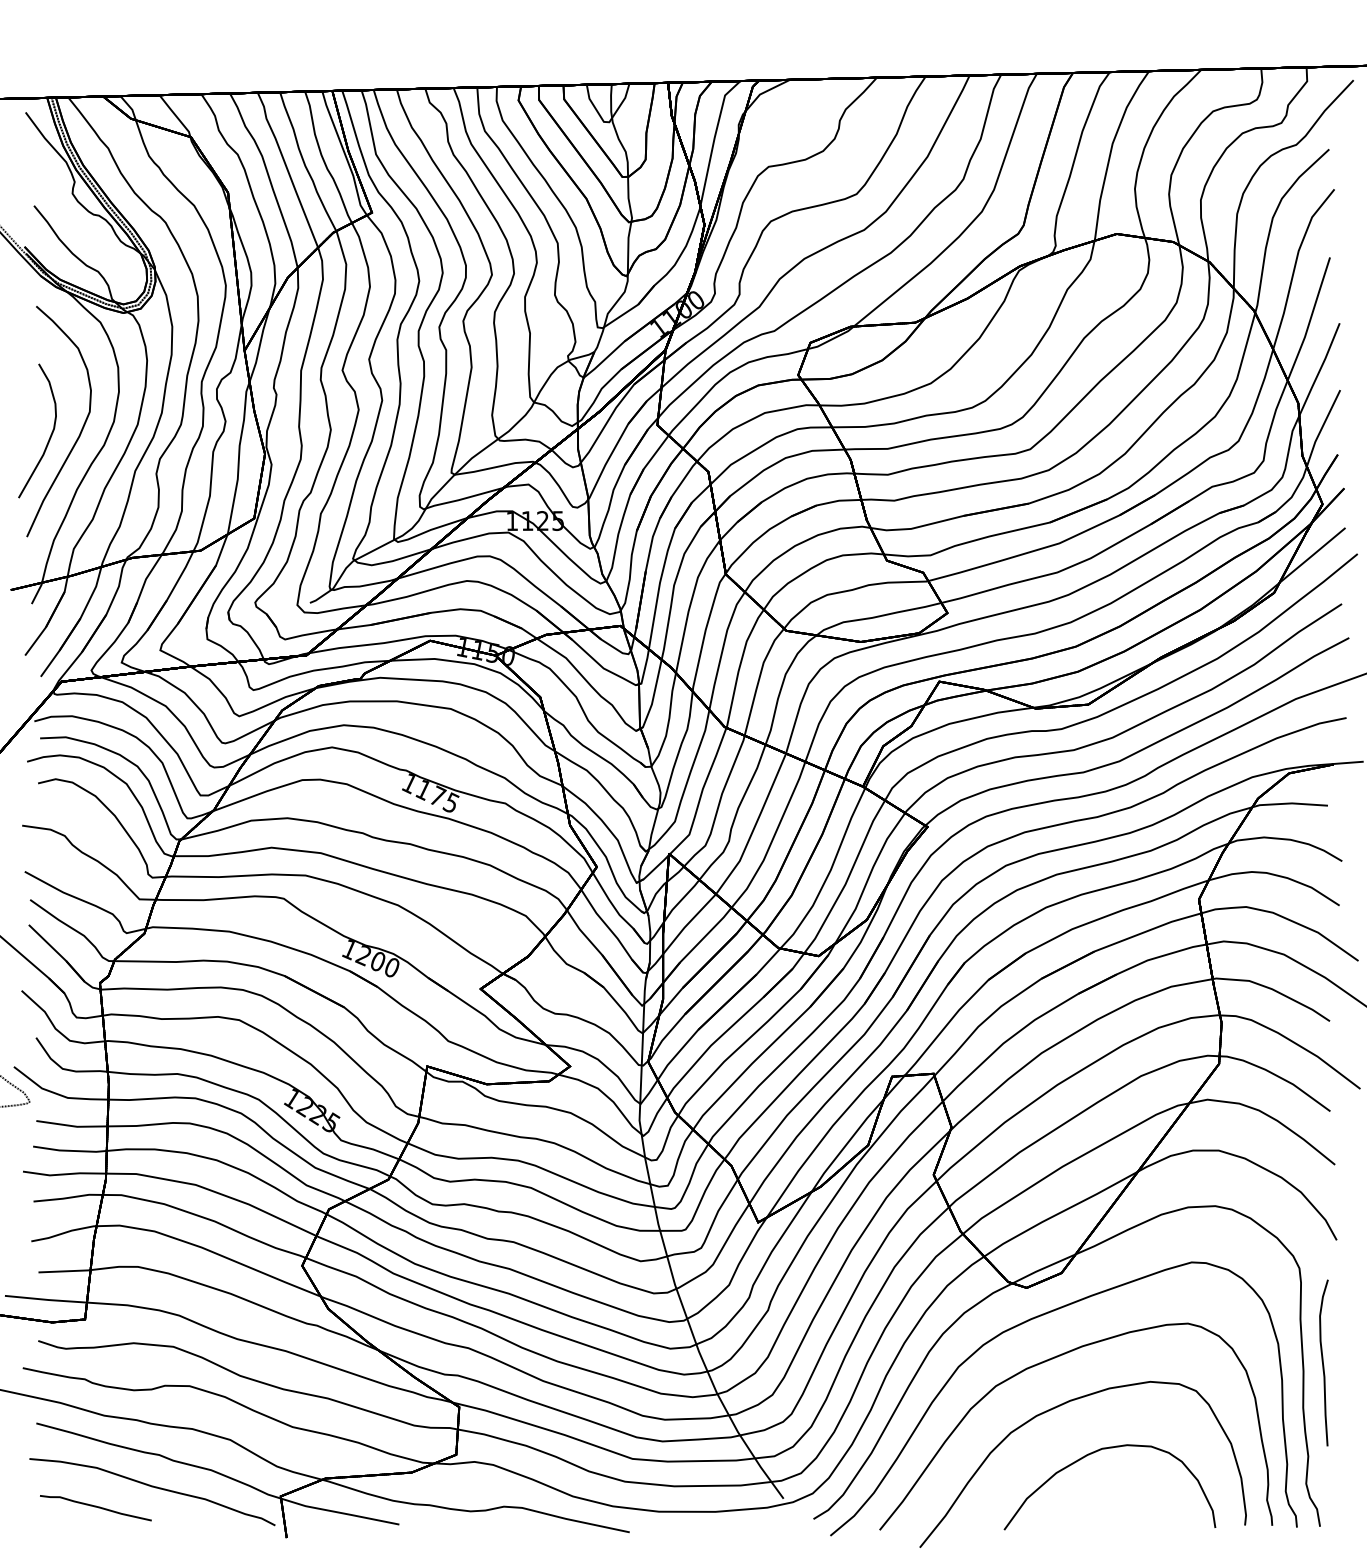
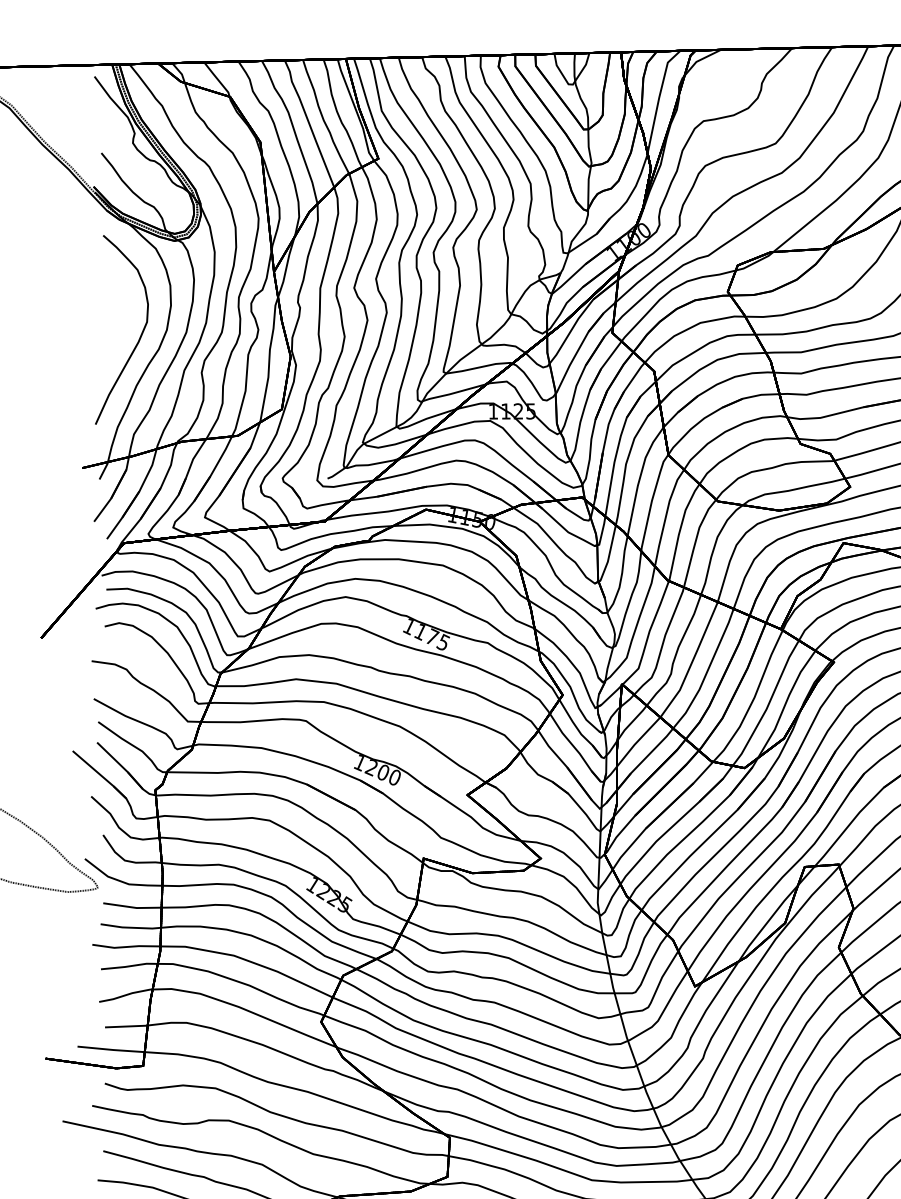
part: (50, 434) -> (114, 340), removed

